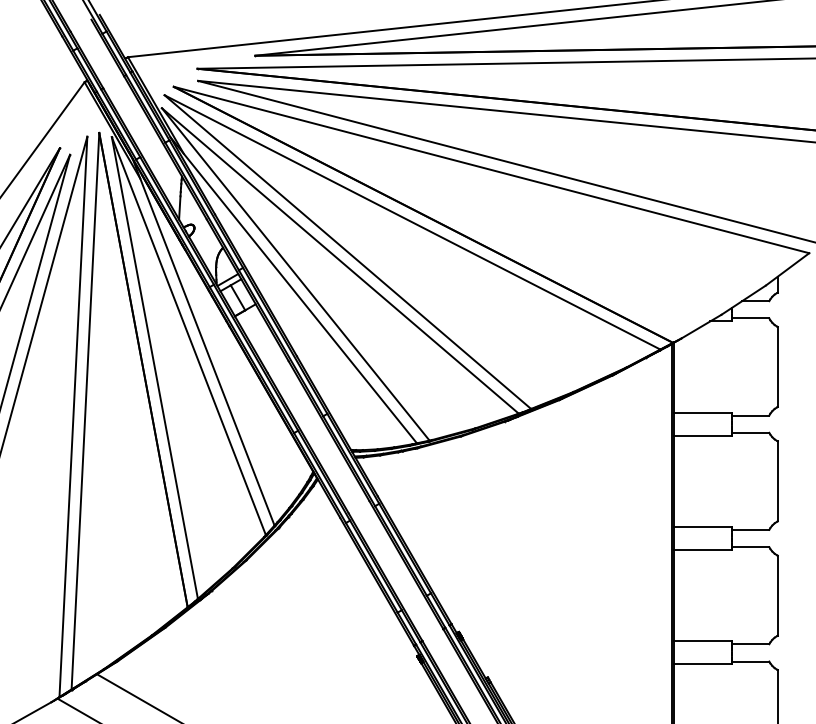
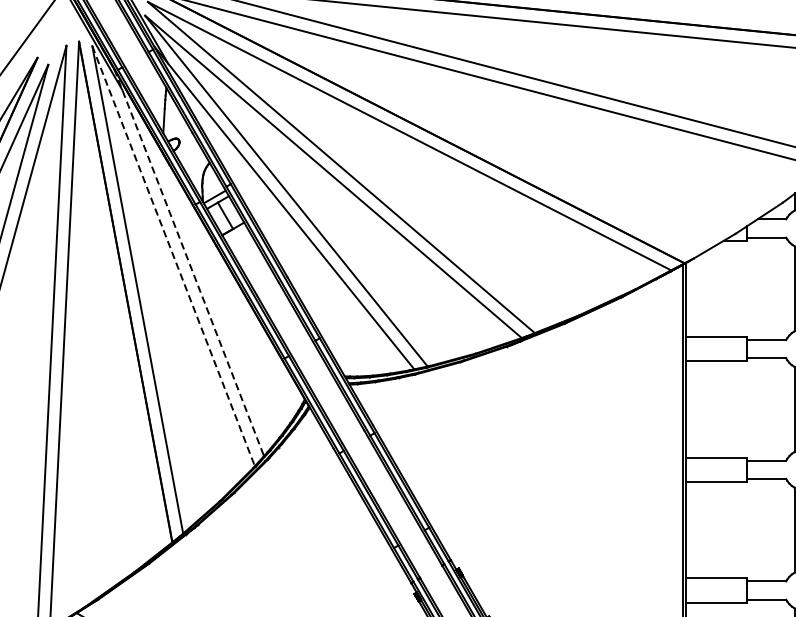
line: (189, 336) -> (174, 256), solid -> dashed
line: (203, 342) -> (189, 262), solid -> dashed

